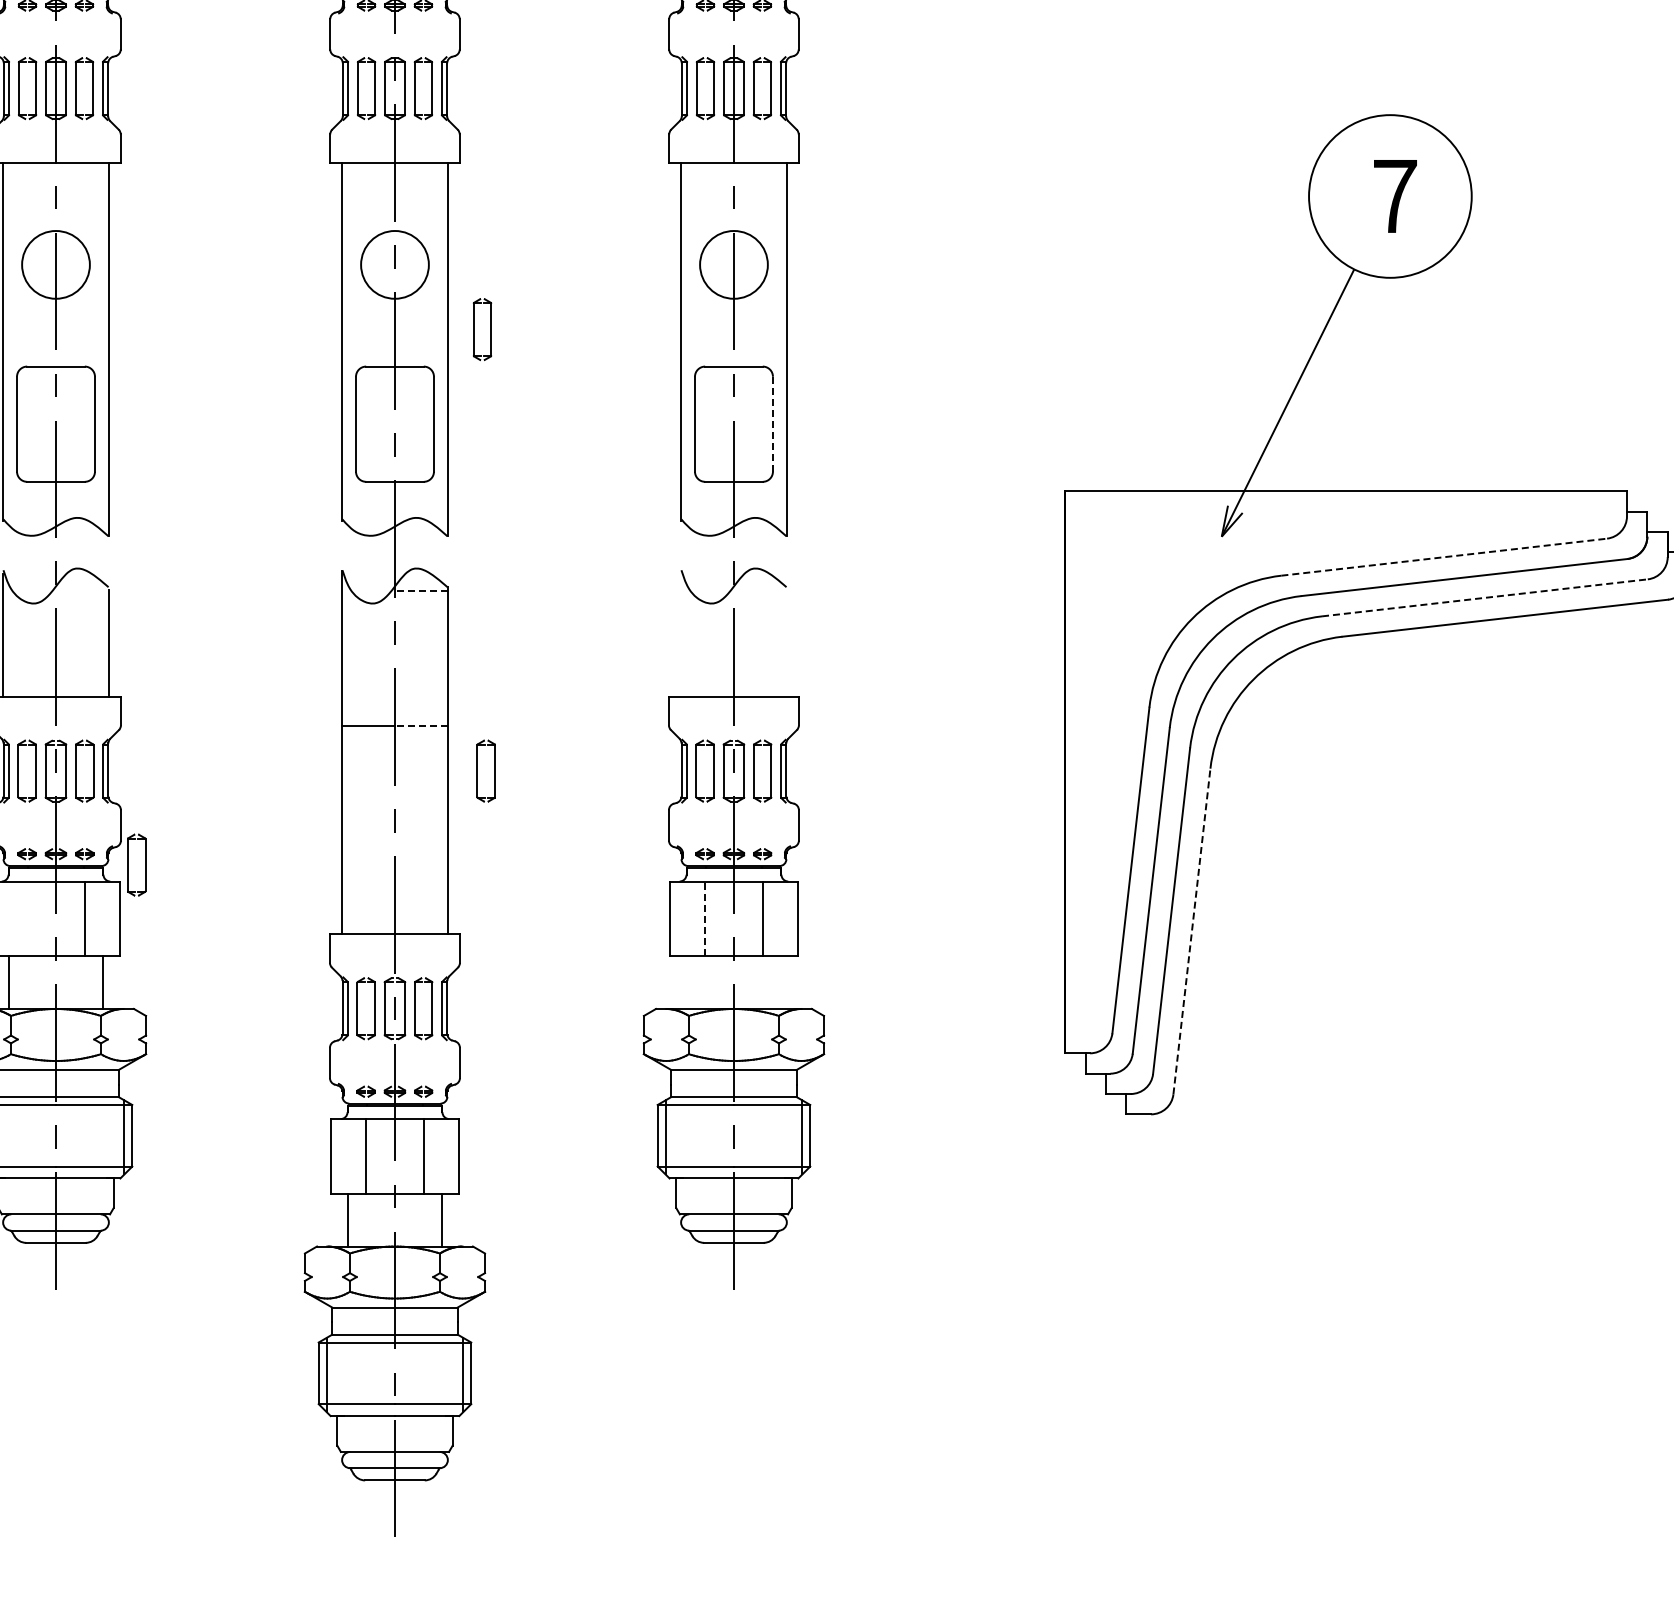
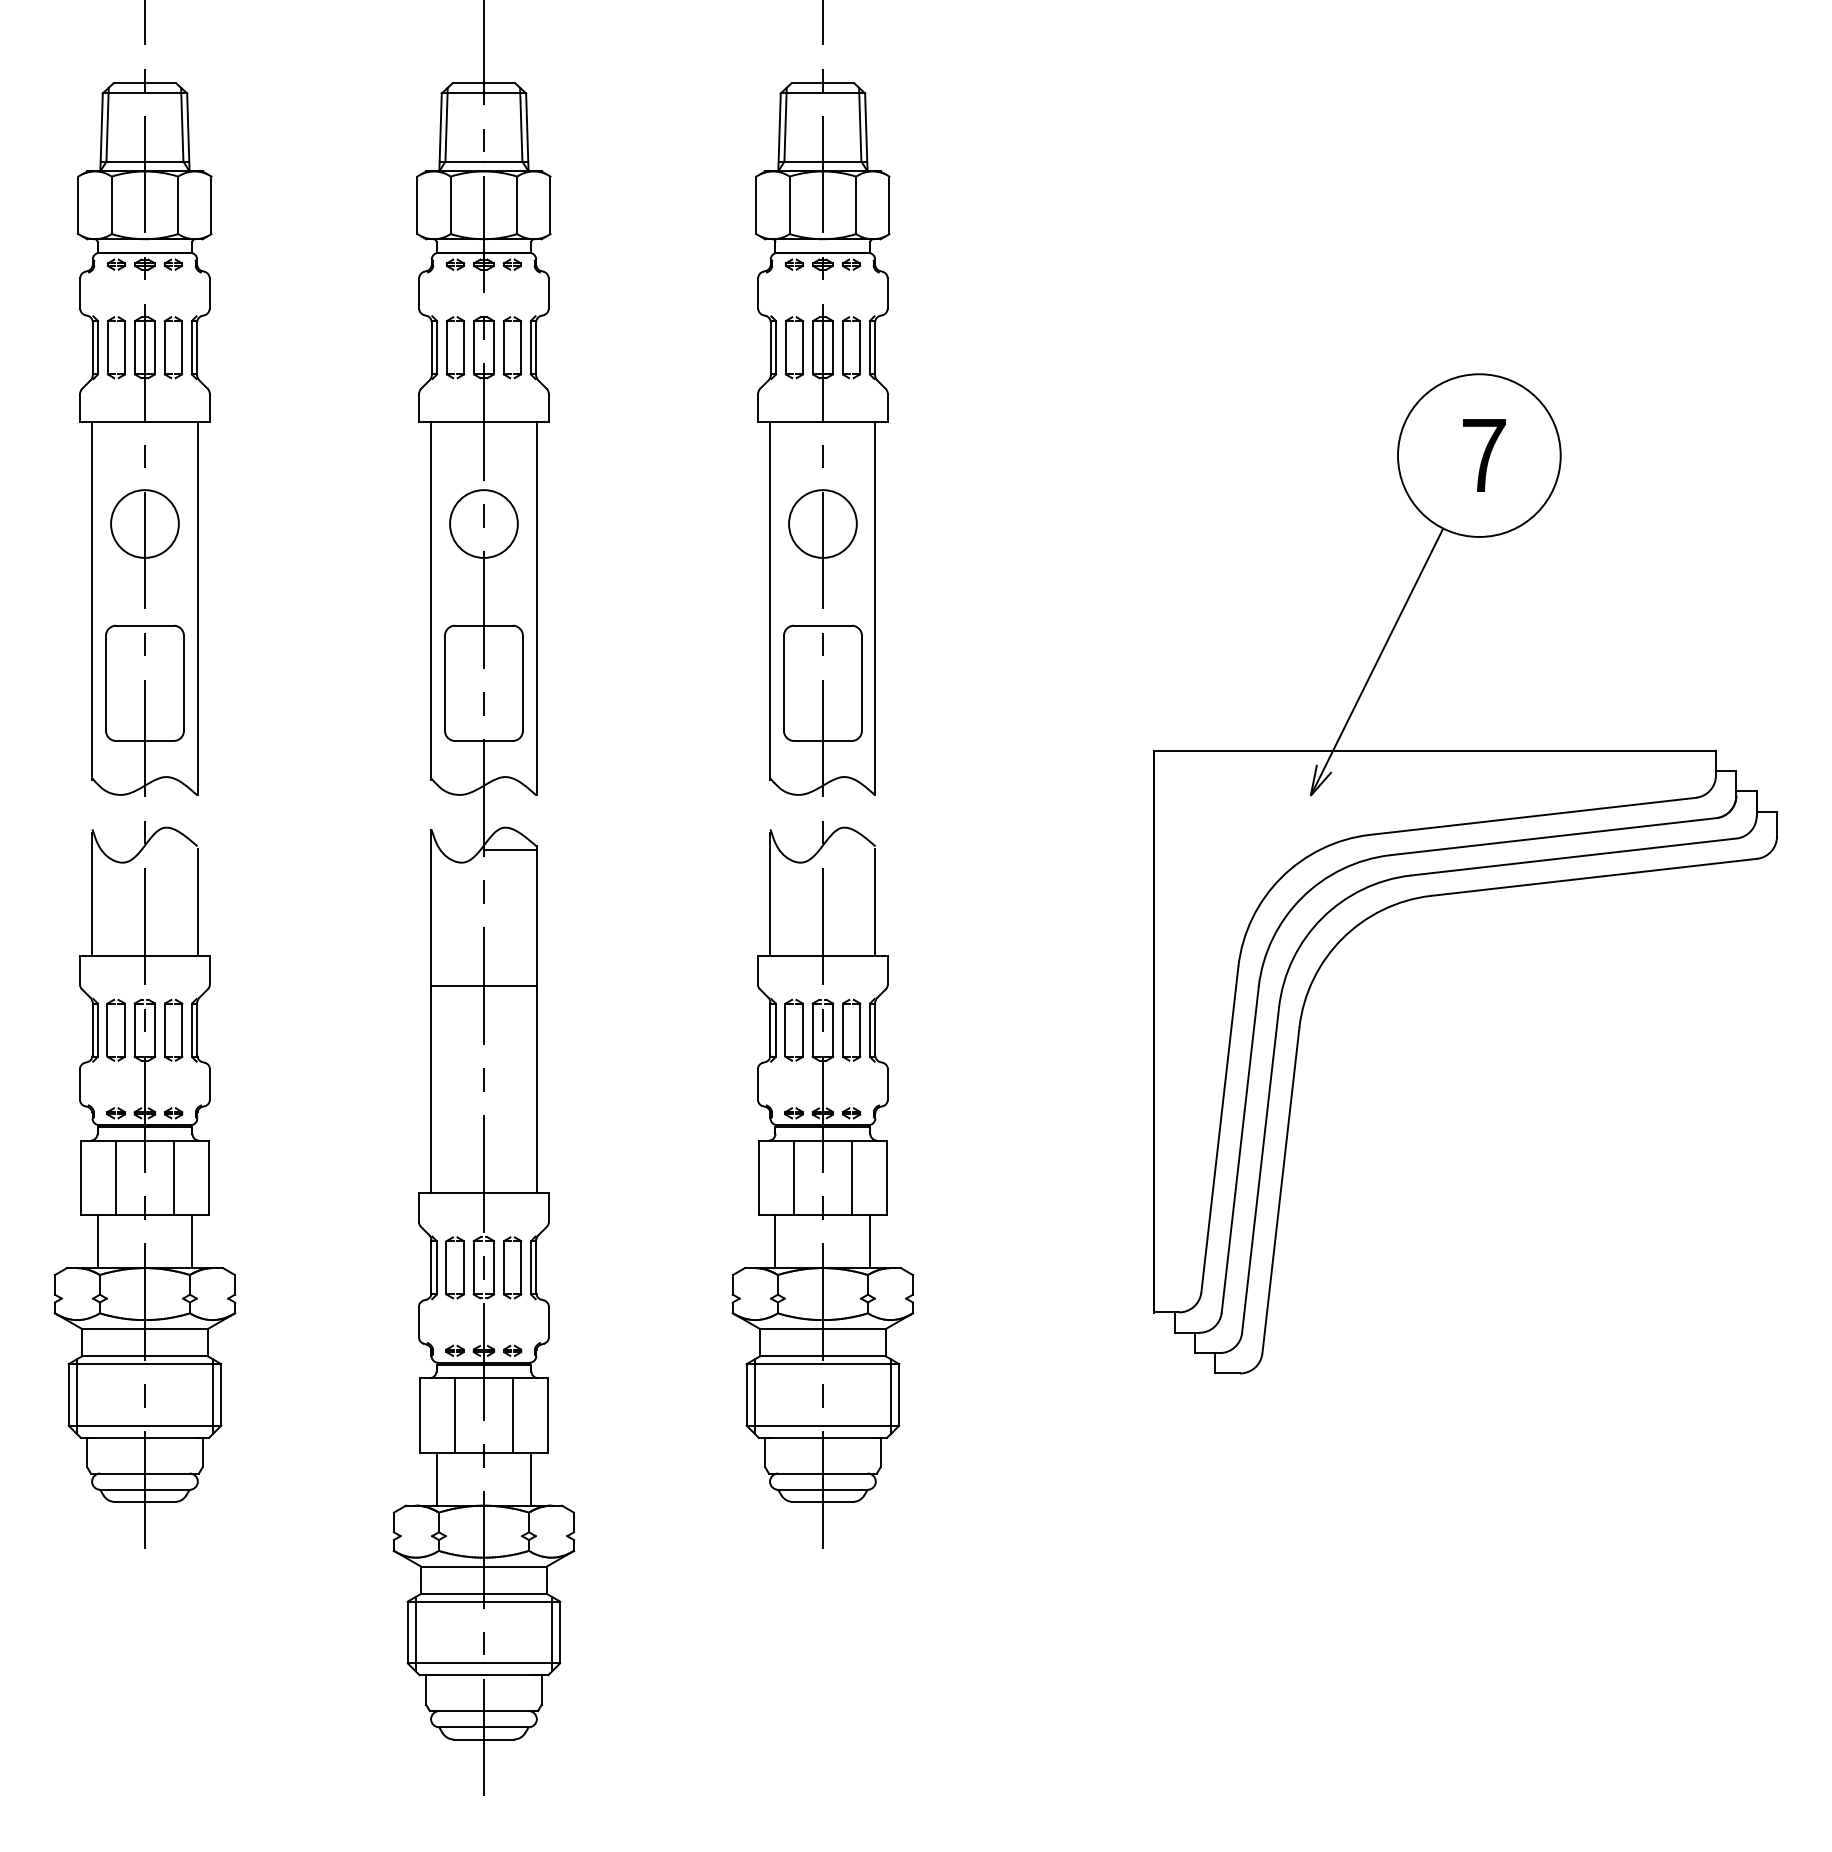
part: (474, 329) -> (563, 588), removed
line: (772, 423) -> (861, 682), dashed -> solid
line: (1444, 557) -> (1533, 816), dashed -> solid
line: (420, 590) -> (509, 849), dashed -> solid
line: (1484, 598) -> (1573, 857), dashed -> solid
line: (681, 634) -> (770, 893), added
line: (786, 643) -> (875, 902), added
line: (420, 726) -> (509, 985), dashed -> solid
part: (477, 770) -> (566, 1029), removed
part: (128, 864) -> (217, 1123), removed
line: (27, 918) -> (116, 1177), added
line: (705, 918) -> (794, 1177), dashed -> solid
line: (1191, 931) -> (1280, 1190), dashed -> solid
line: (686, 982) -> (775, 1241), added
line: (781, 982) -> (870, 1241), added

